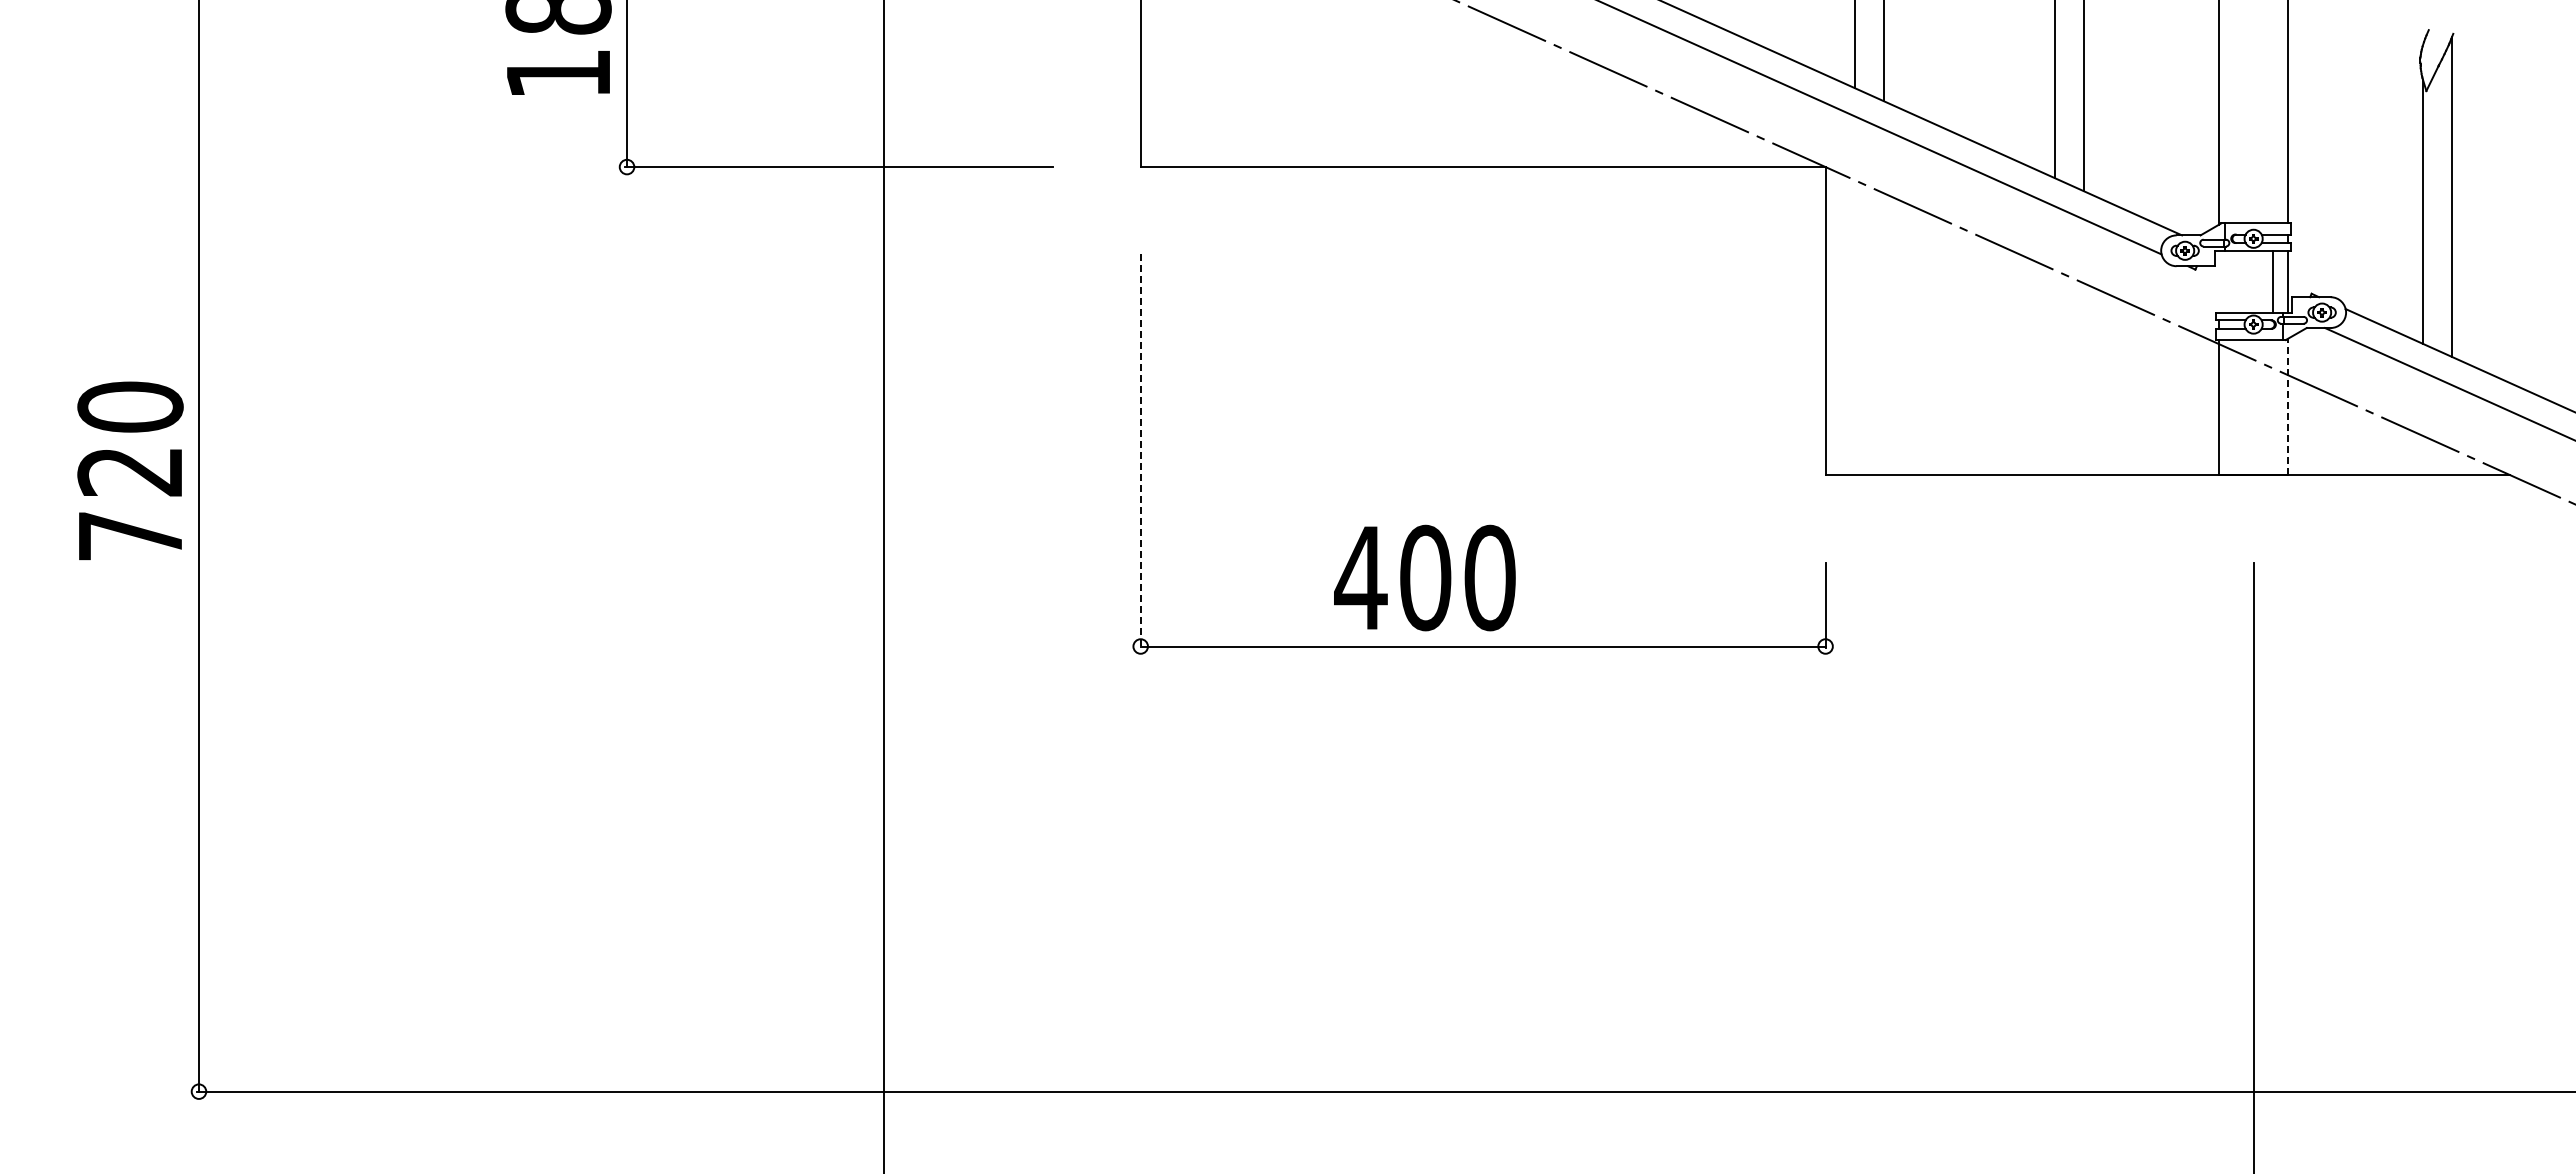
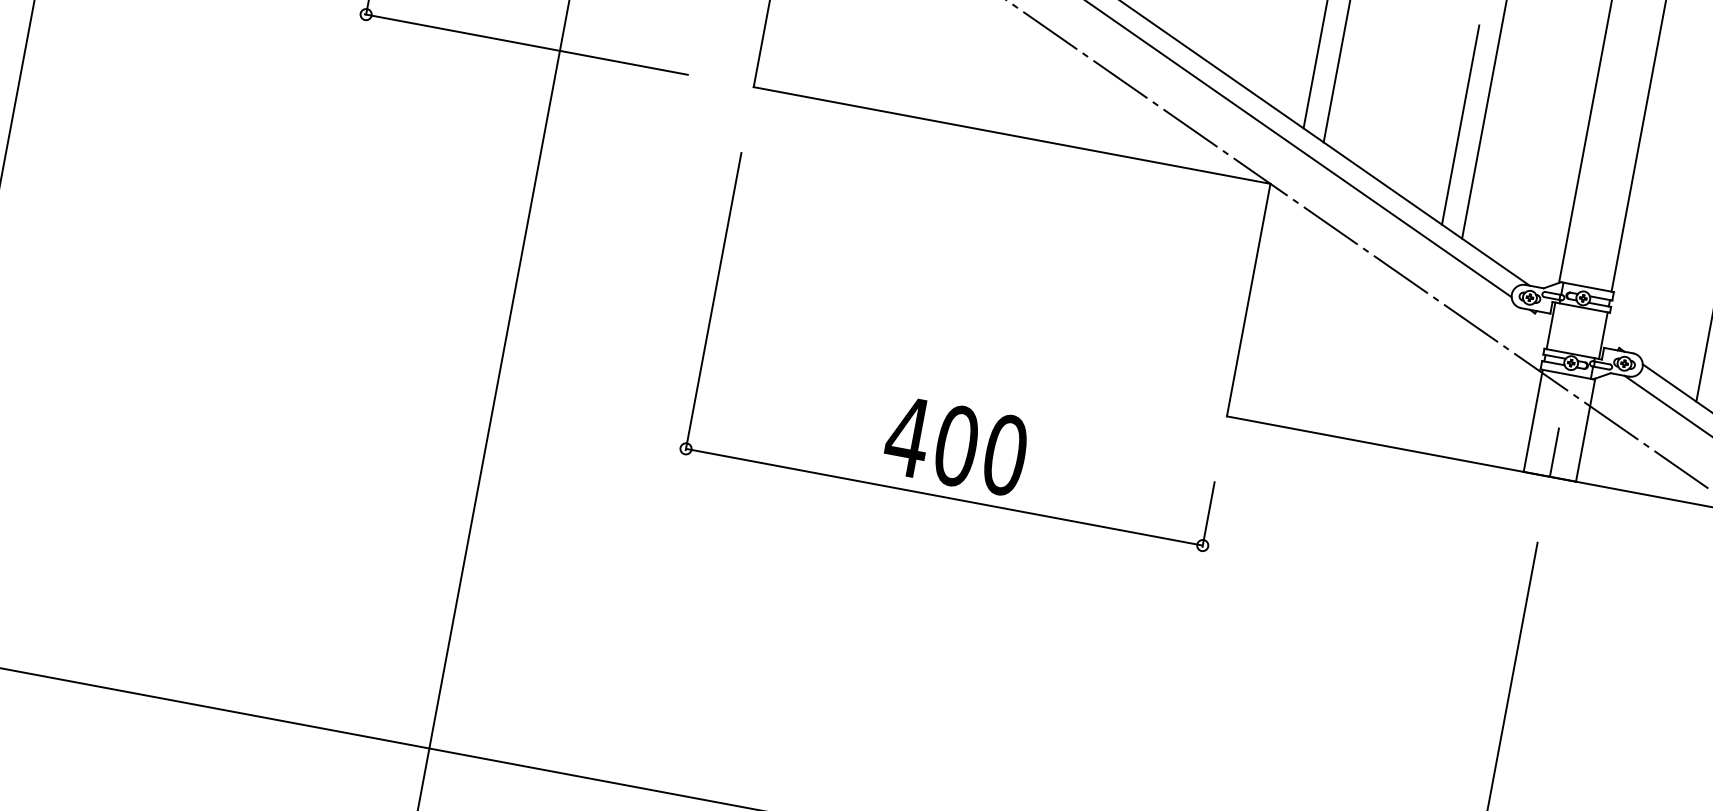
line: (2272, 281) -> (1550, 325), moved
line: (2288, 406) -> (1585, 429), dashed -> solid
line: (2253, 442) -> (1554, 452), added
line: (1140, 451) -> (713, 301), dashed -> solid
text: (1424, 577) -> (955, 445), moved

